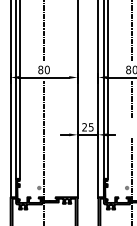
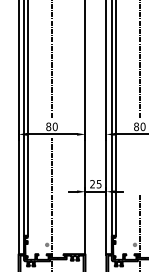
line: (131, 99) -> (139, 156), removed

